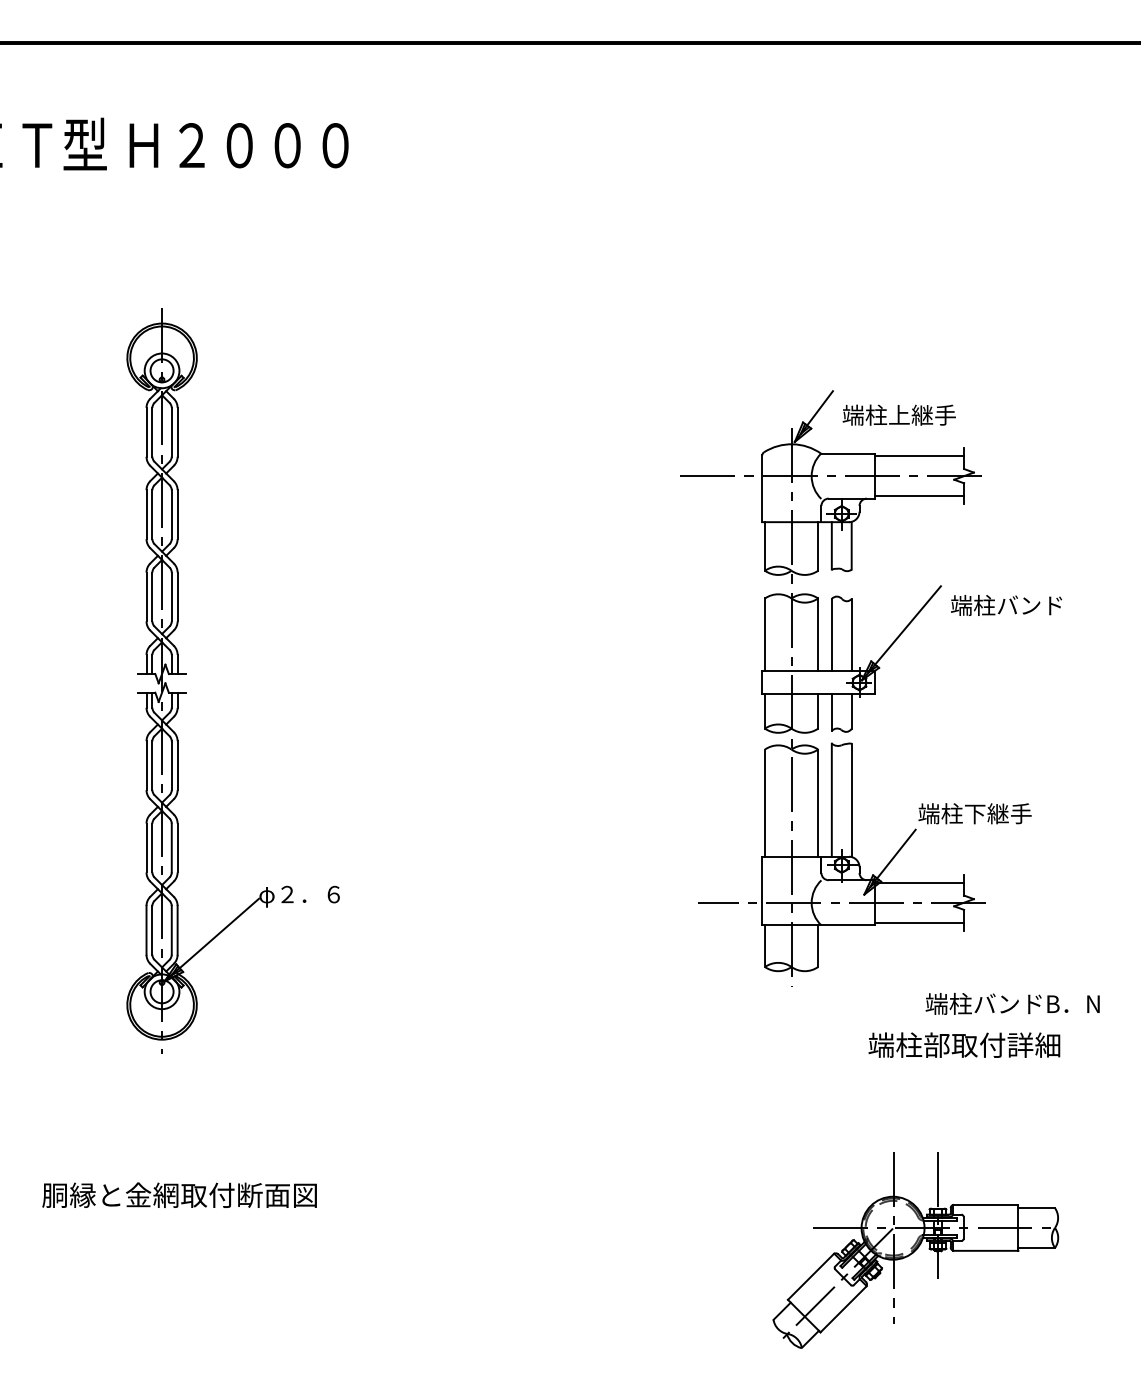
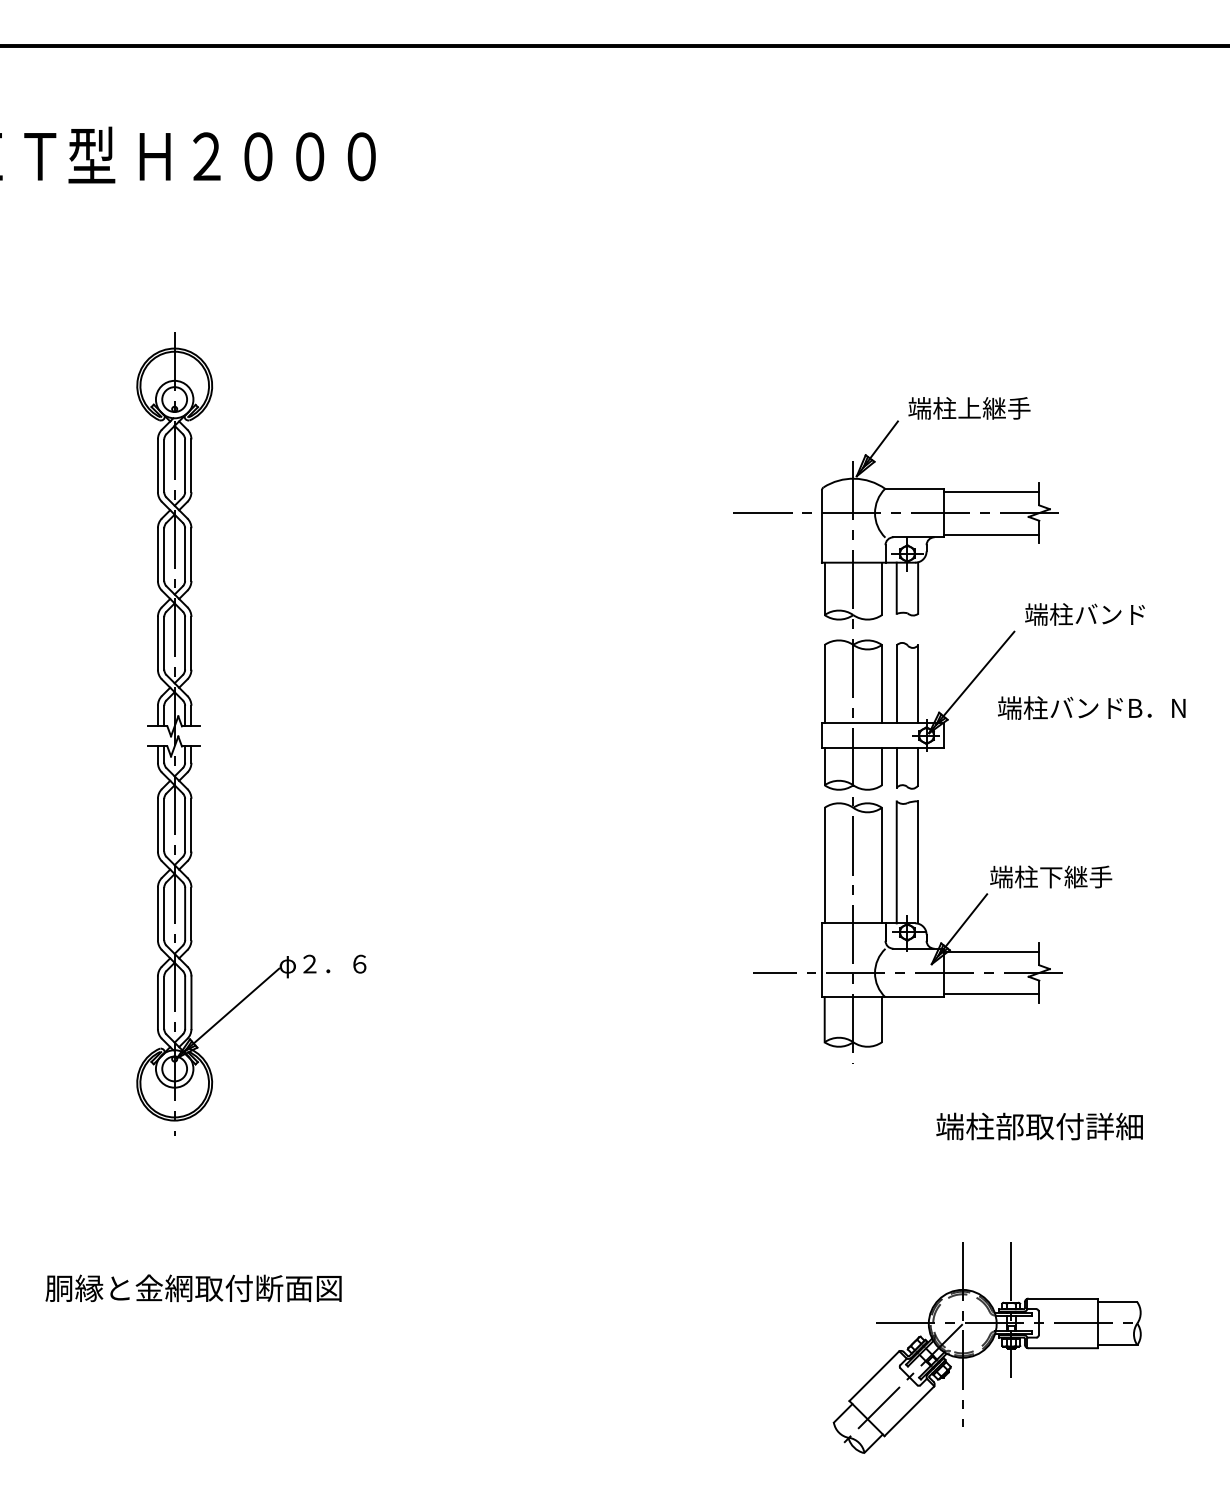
text: (899, 415) -> (969, 408), moved
text: (1006, 605) -> (1084, 614), moved
text: (1012, 1003) -> (1091, 707), moved

